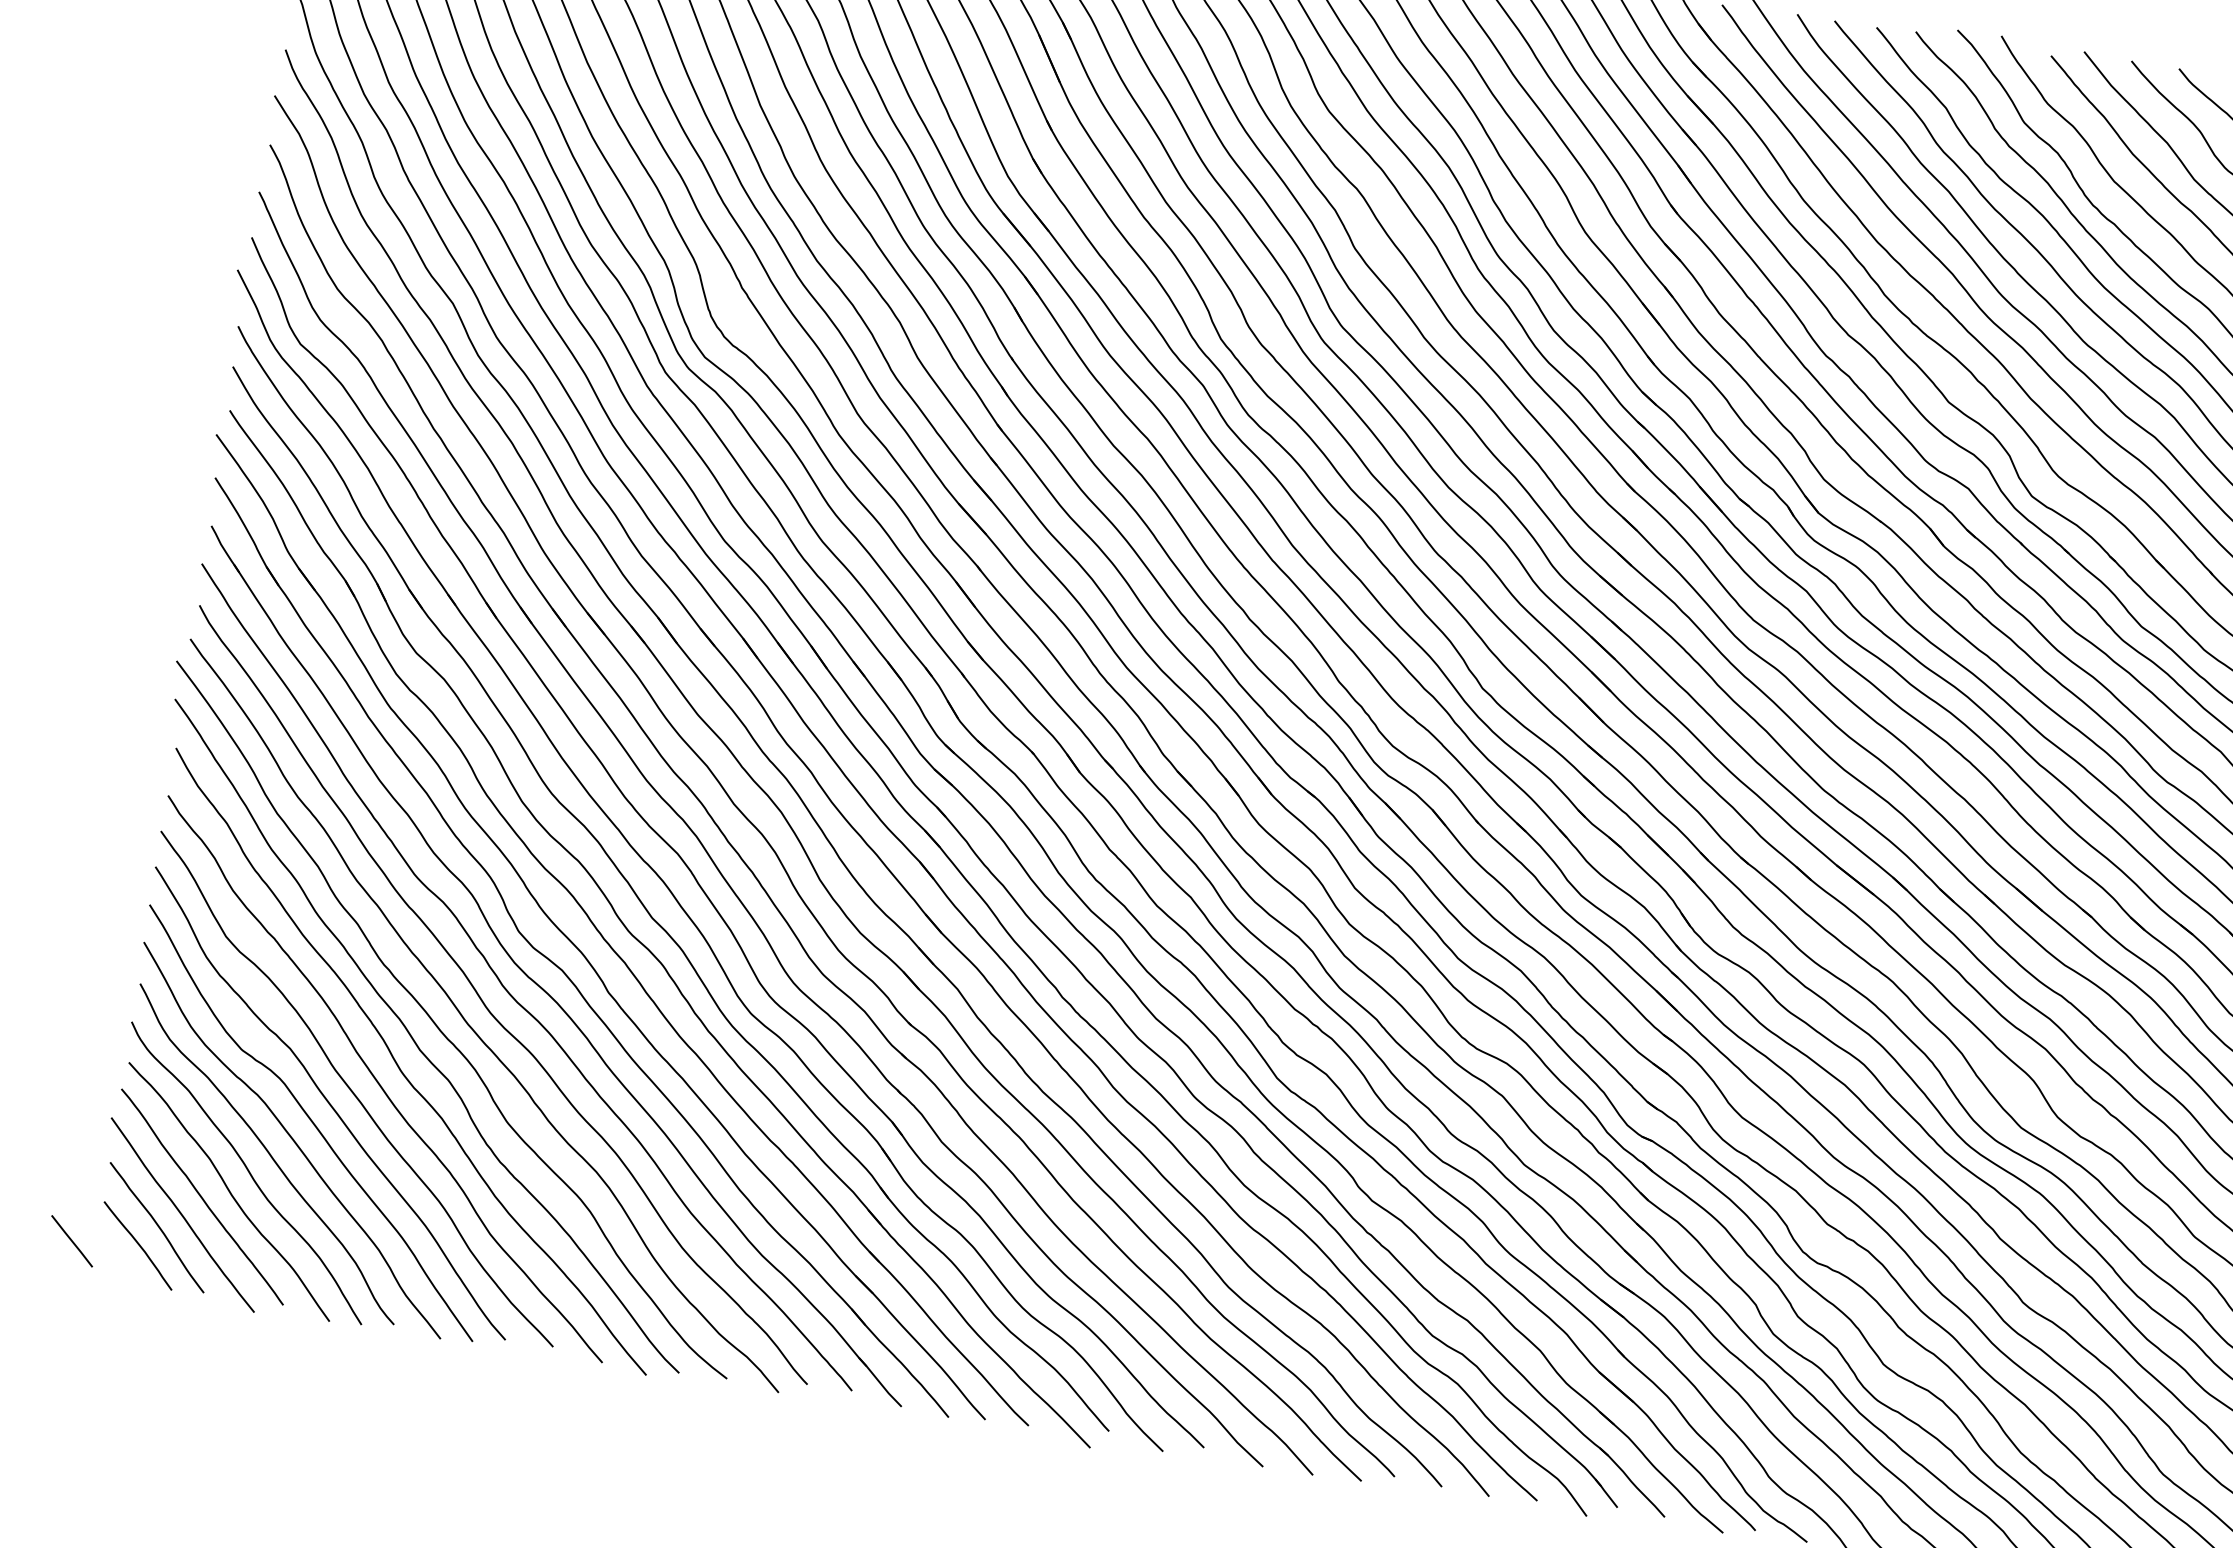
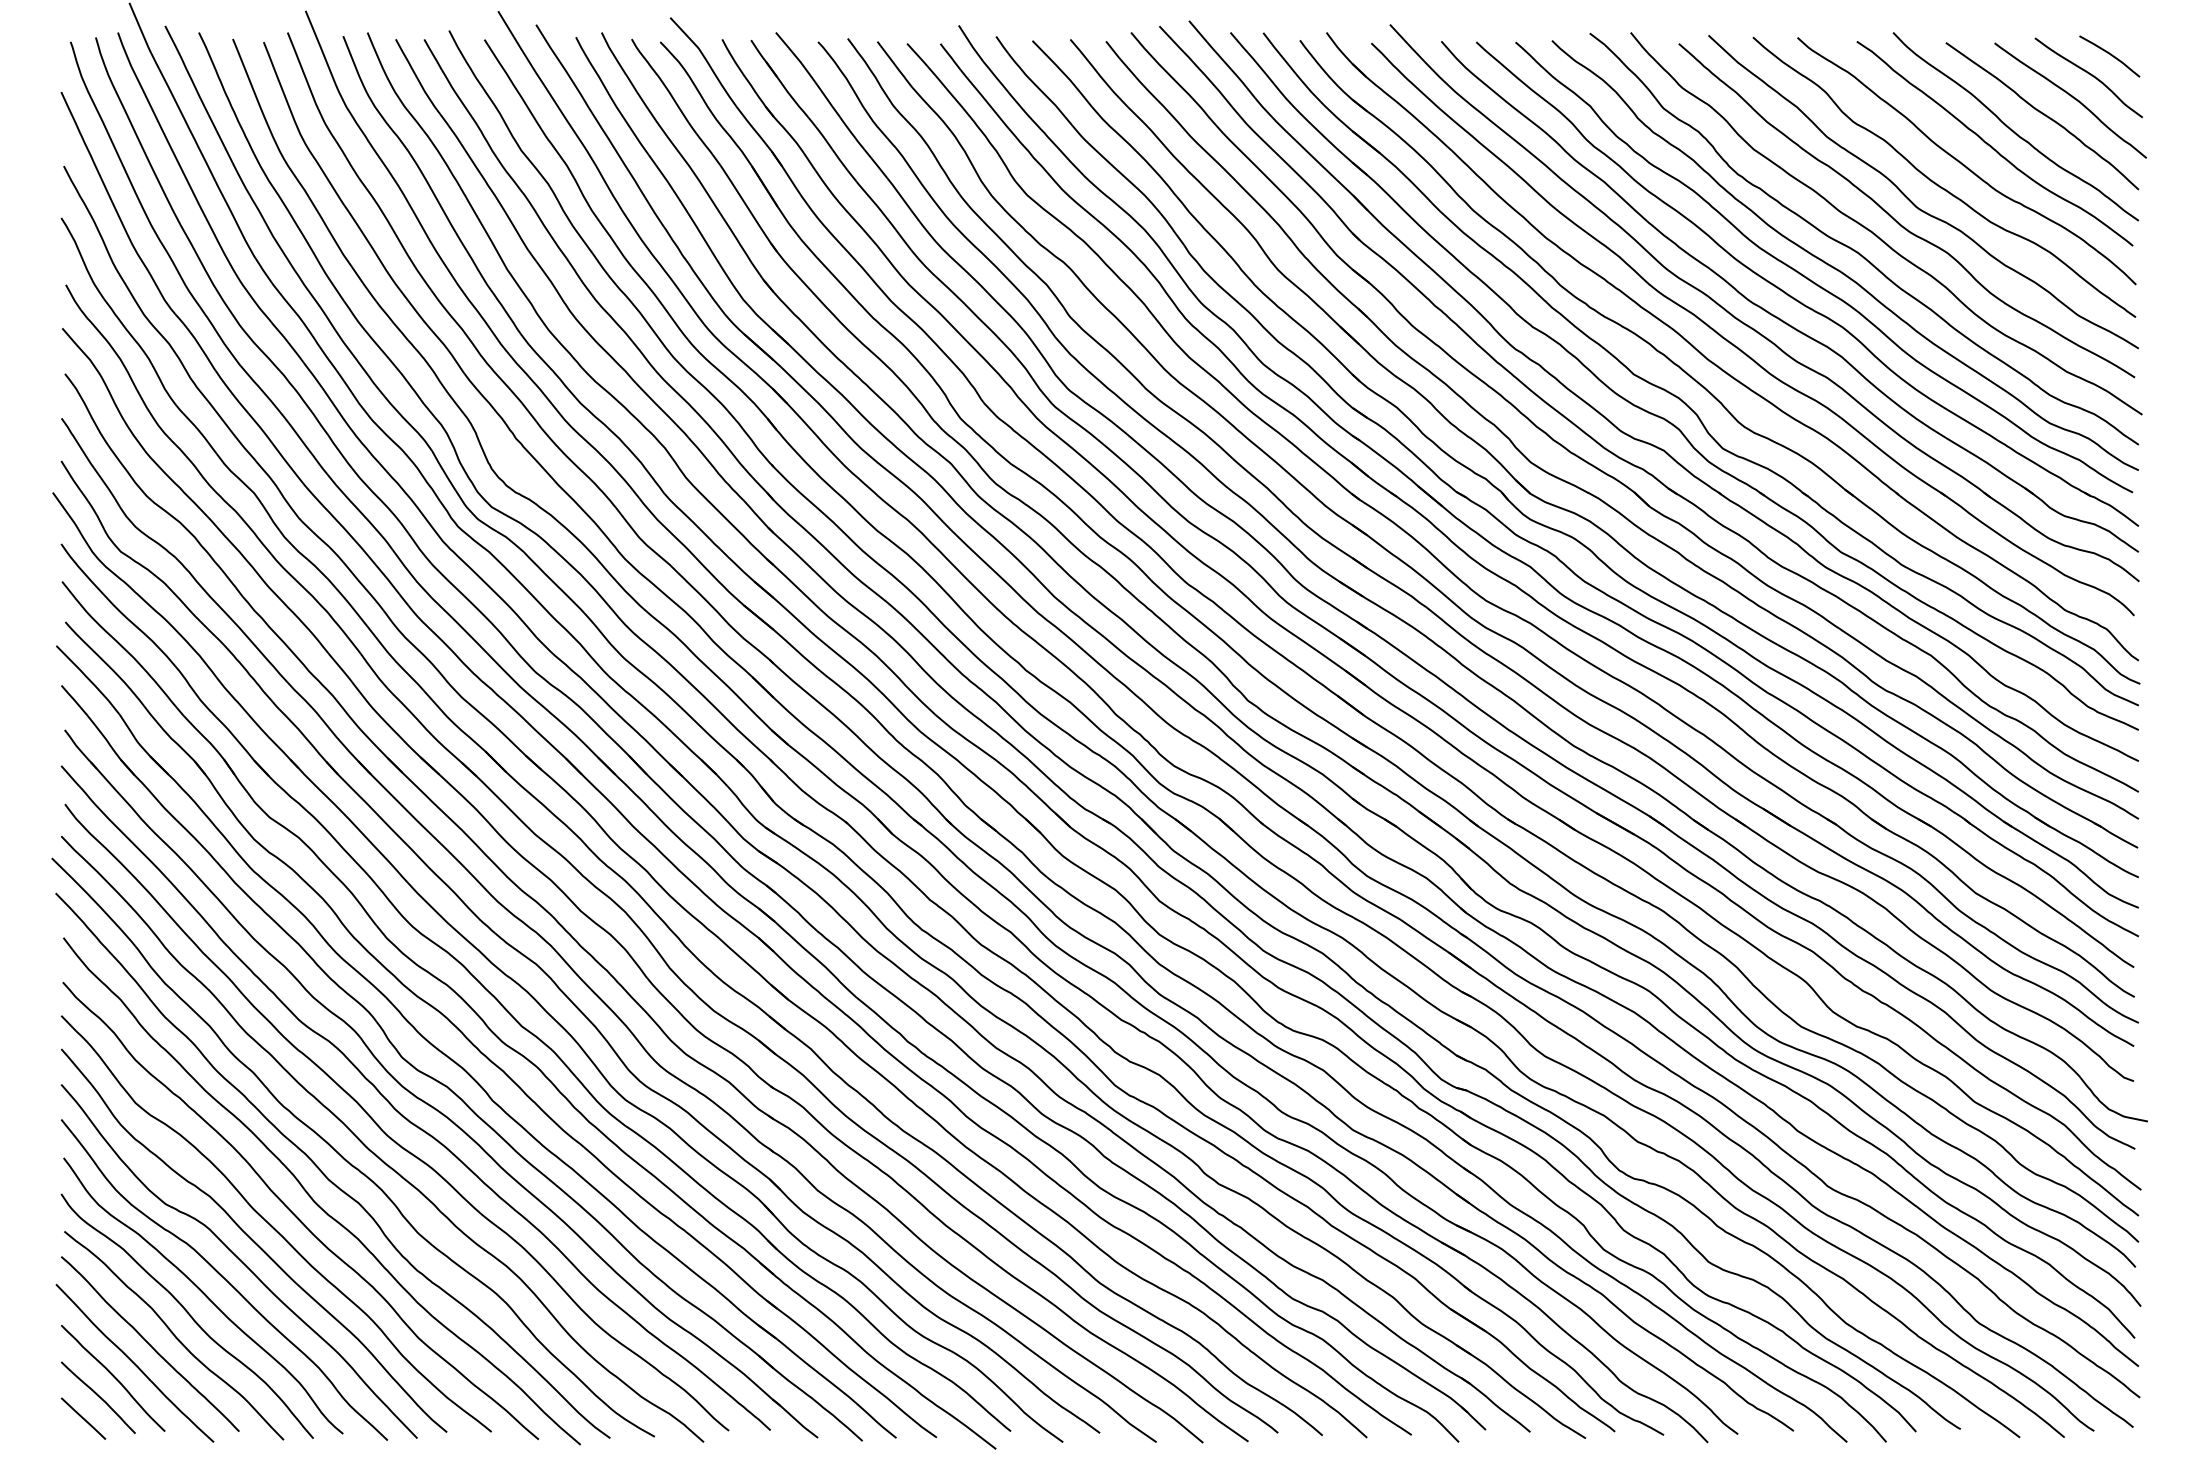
line: (72, 1241) -> (83, 1418), moved

